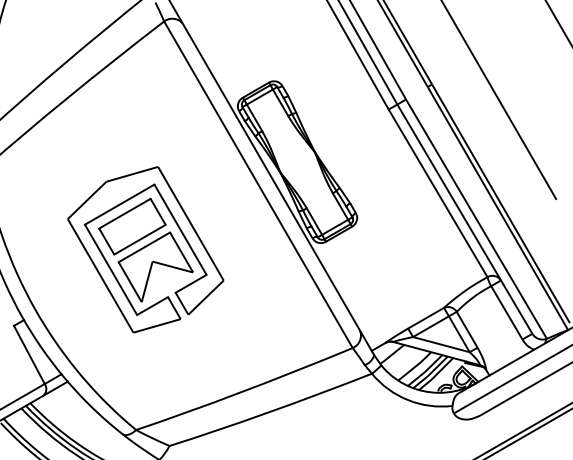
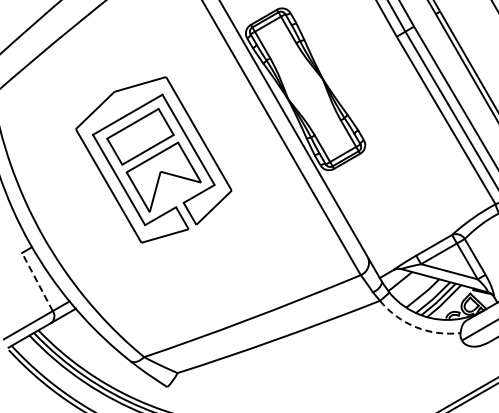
part: (145, 249) -> (153, 159), moved
line: (29, 354) -> (37, 281), solid -> dashed
arc: (408, 400) -> (416, 327), solid -> dashed

